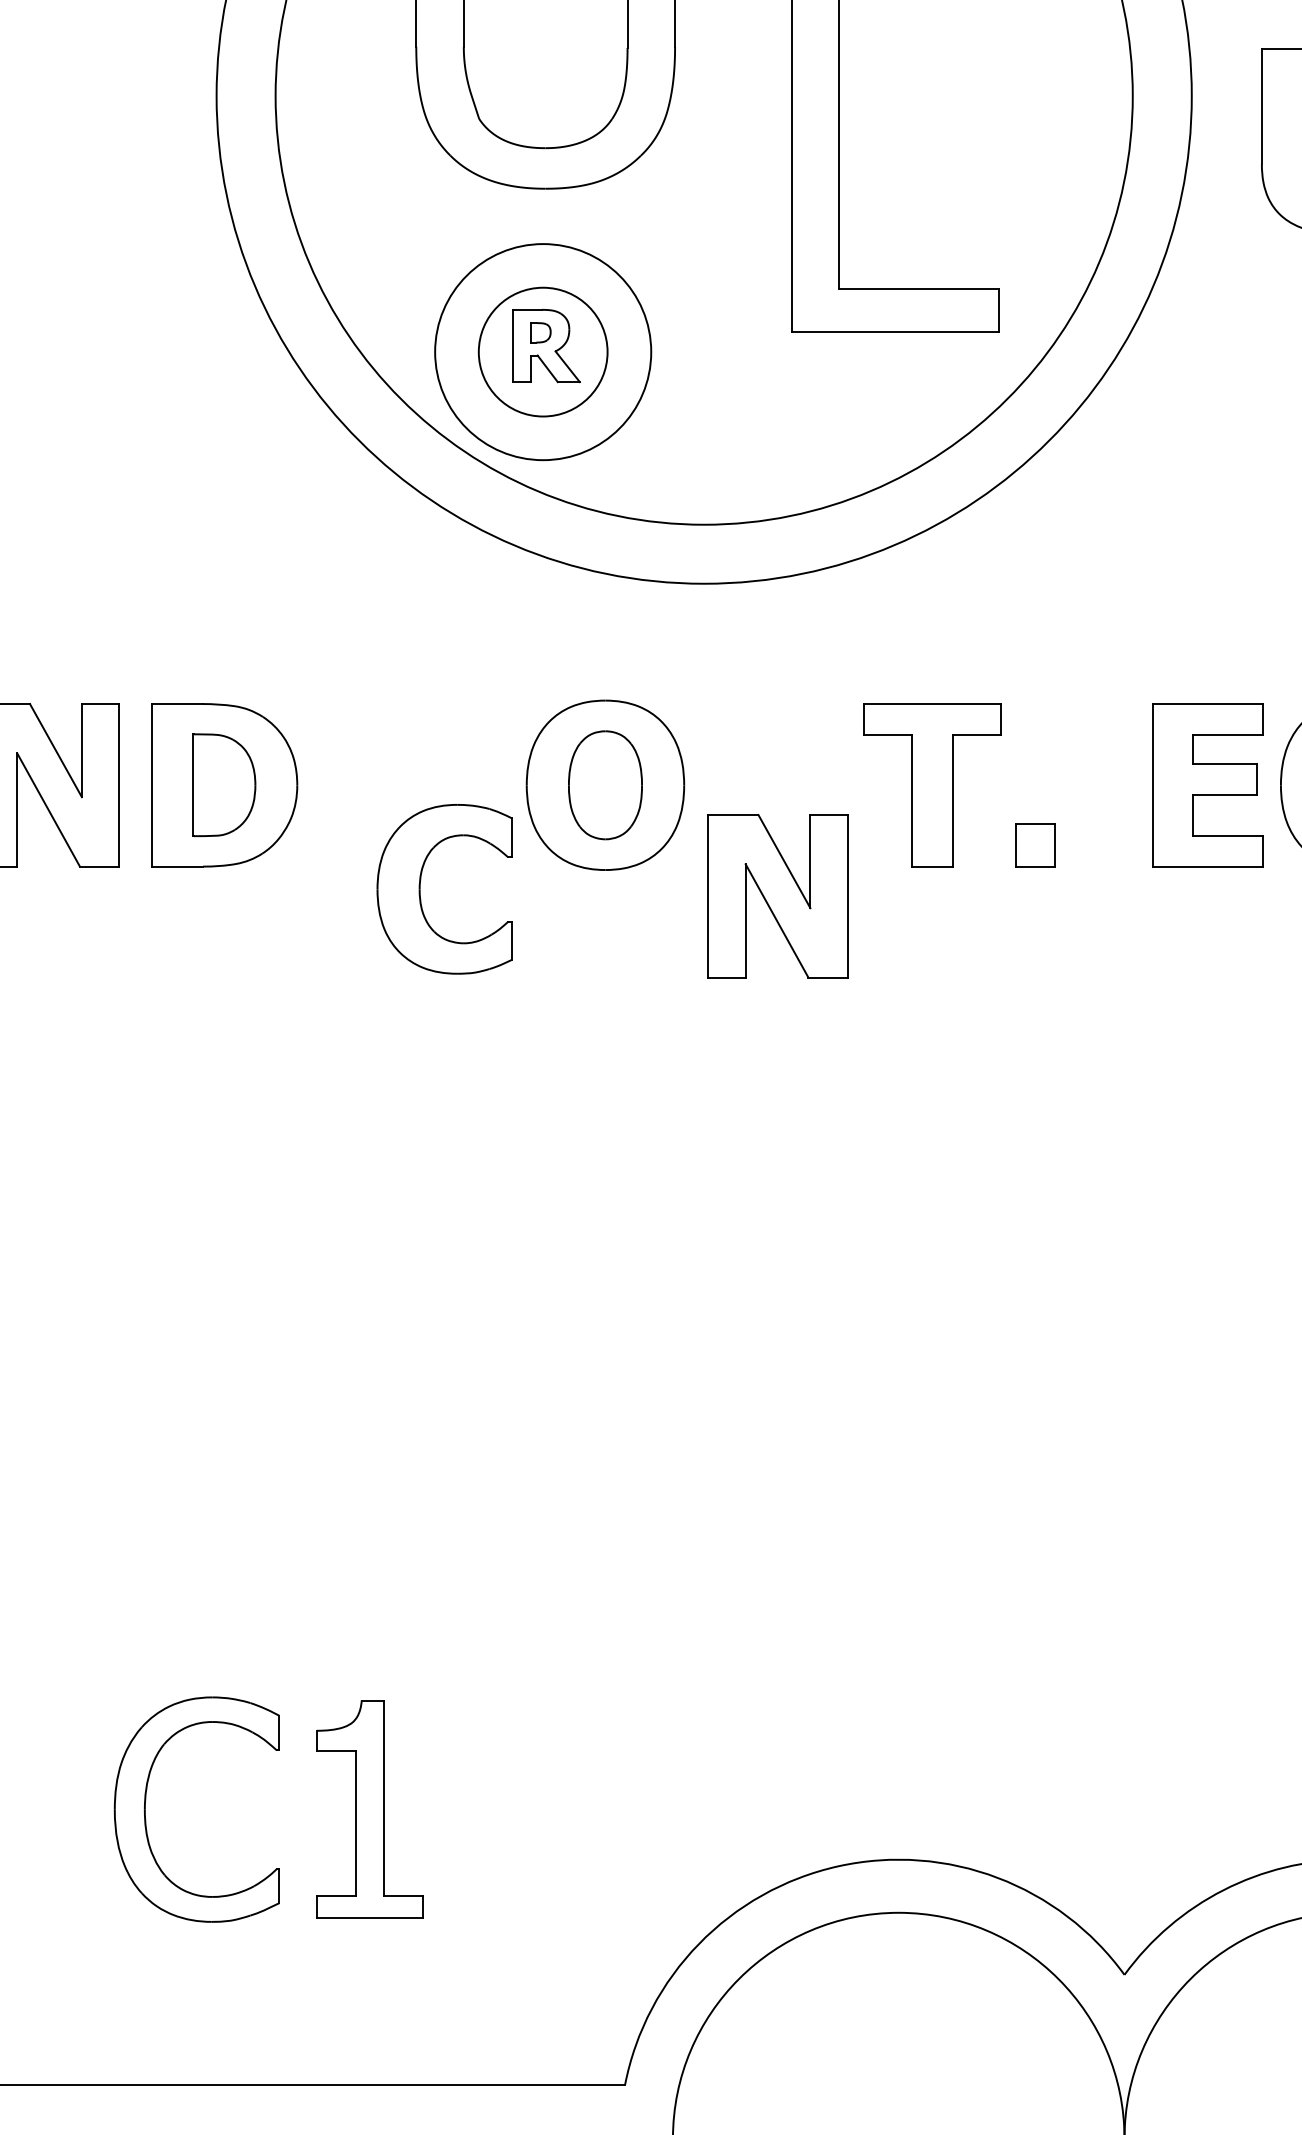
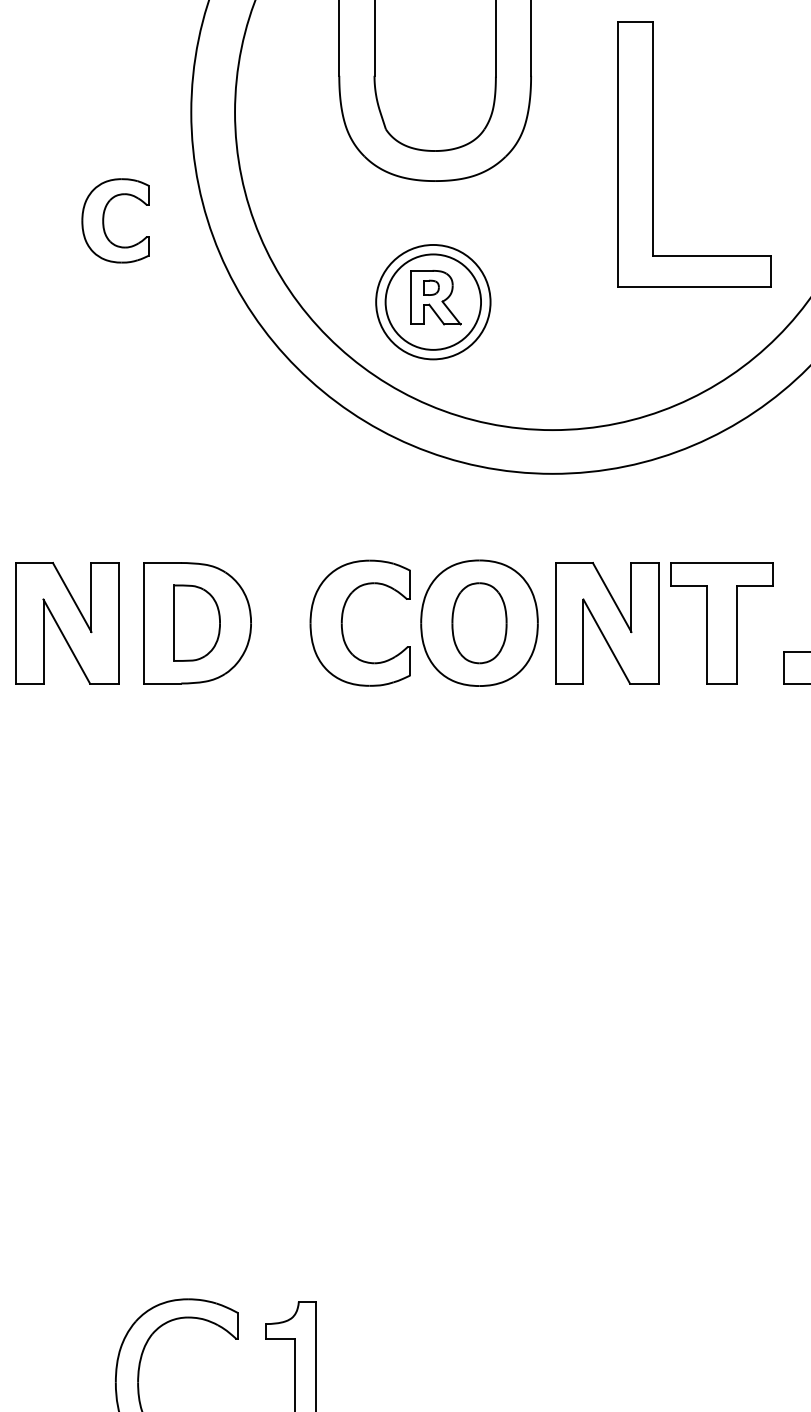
part: (98, 242) -> (103, 220), added
circle: (543, 351) -> (433, 301), size x0.71
part: (420, 889) -> (342, 623), moved
part: (777, 896) -> (607, 623), moved

